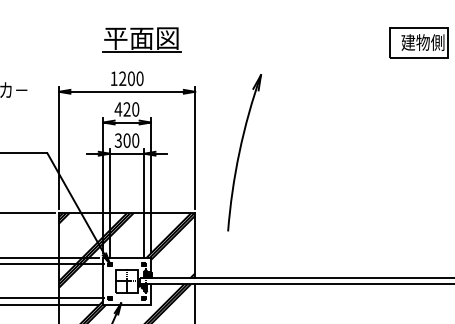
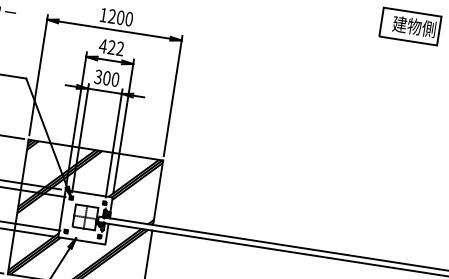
text: (135, 109) -> (120, 48), 420 -> 422
part: (244, 152) -> (221, 108), removed

